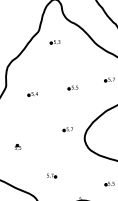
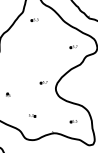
part: (73, 87) -> (47, 52), removed
part: (32, 94) -> (18, 57), removed

